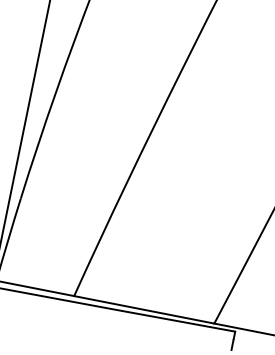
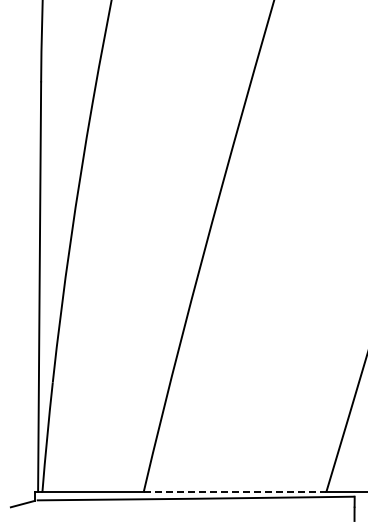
line: (144, 309) -> (235, 491), solid -> dashed

